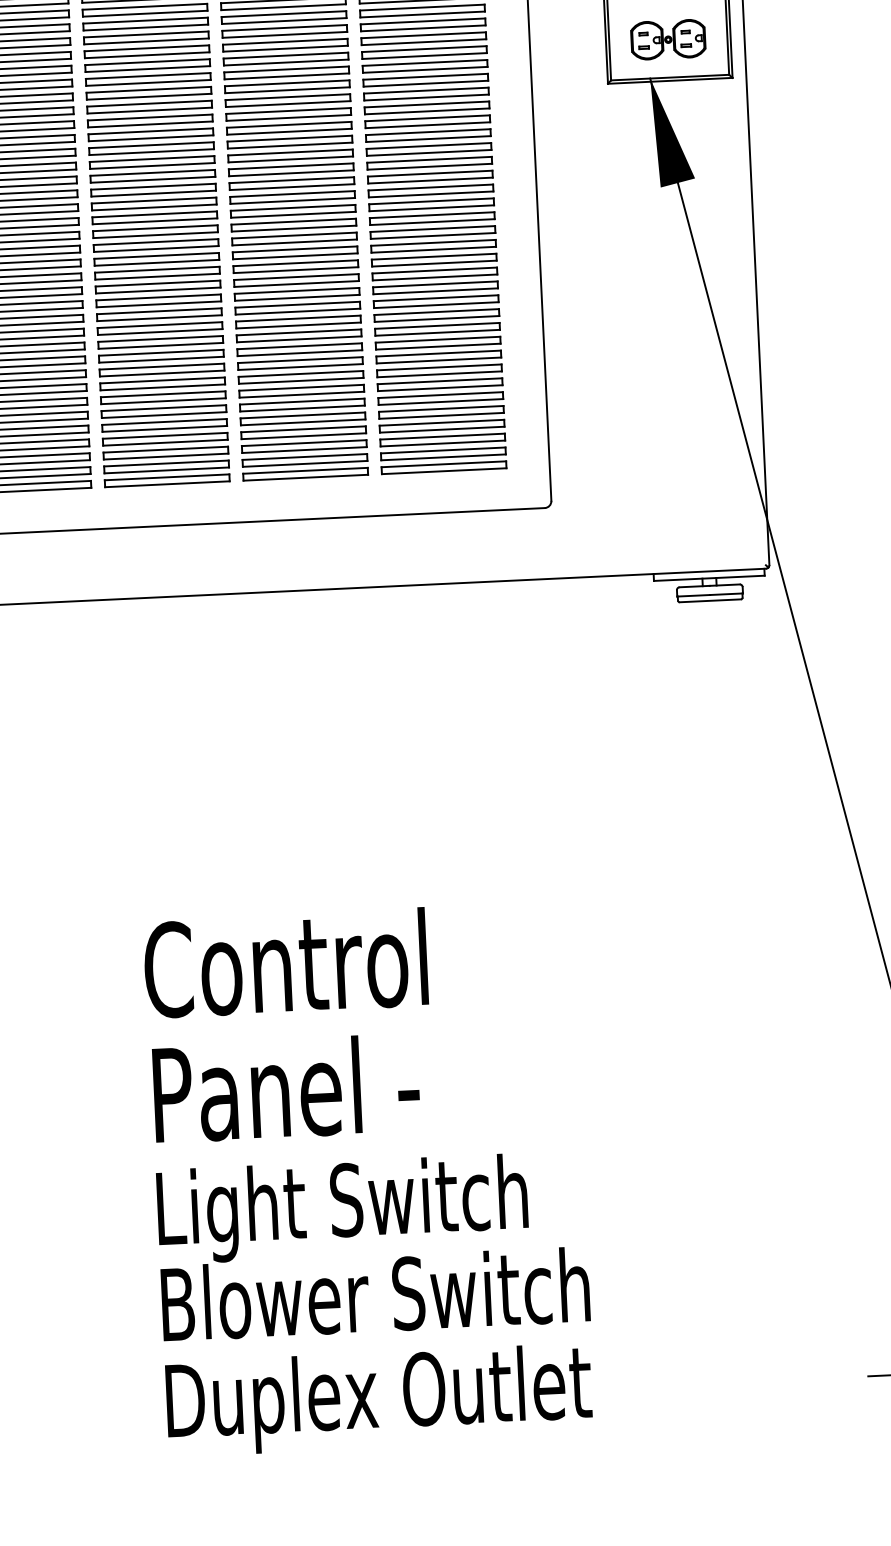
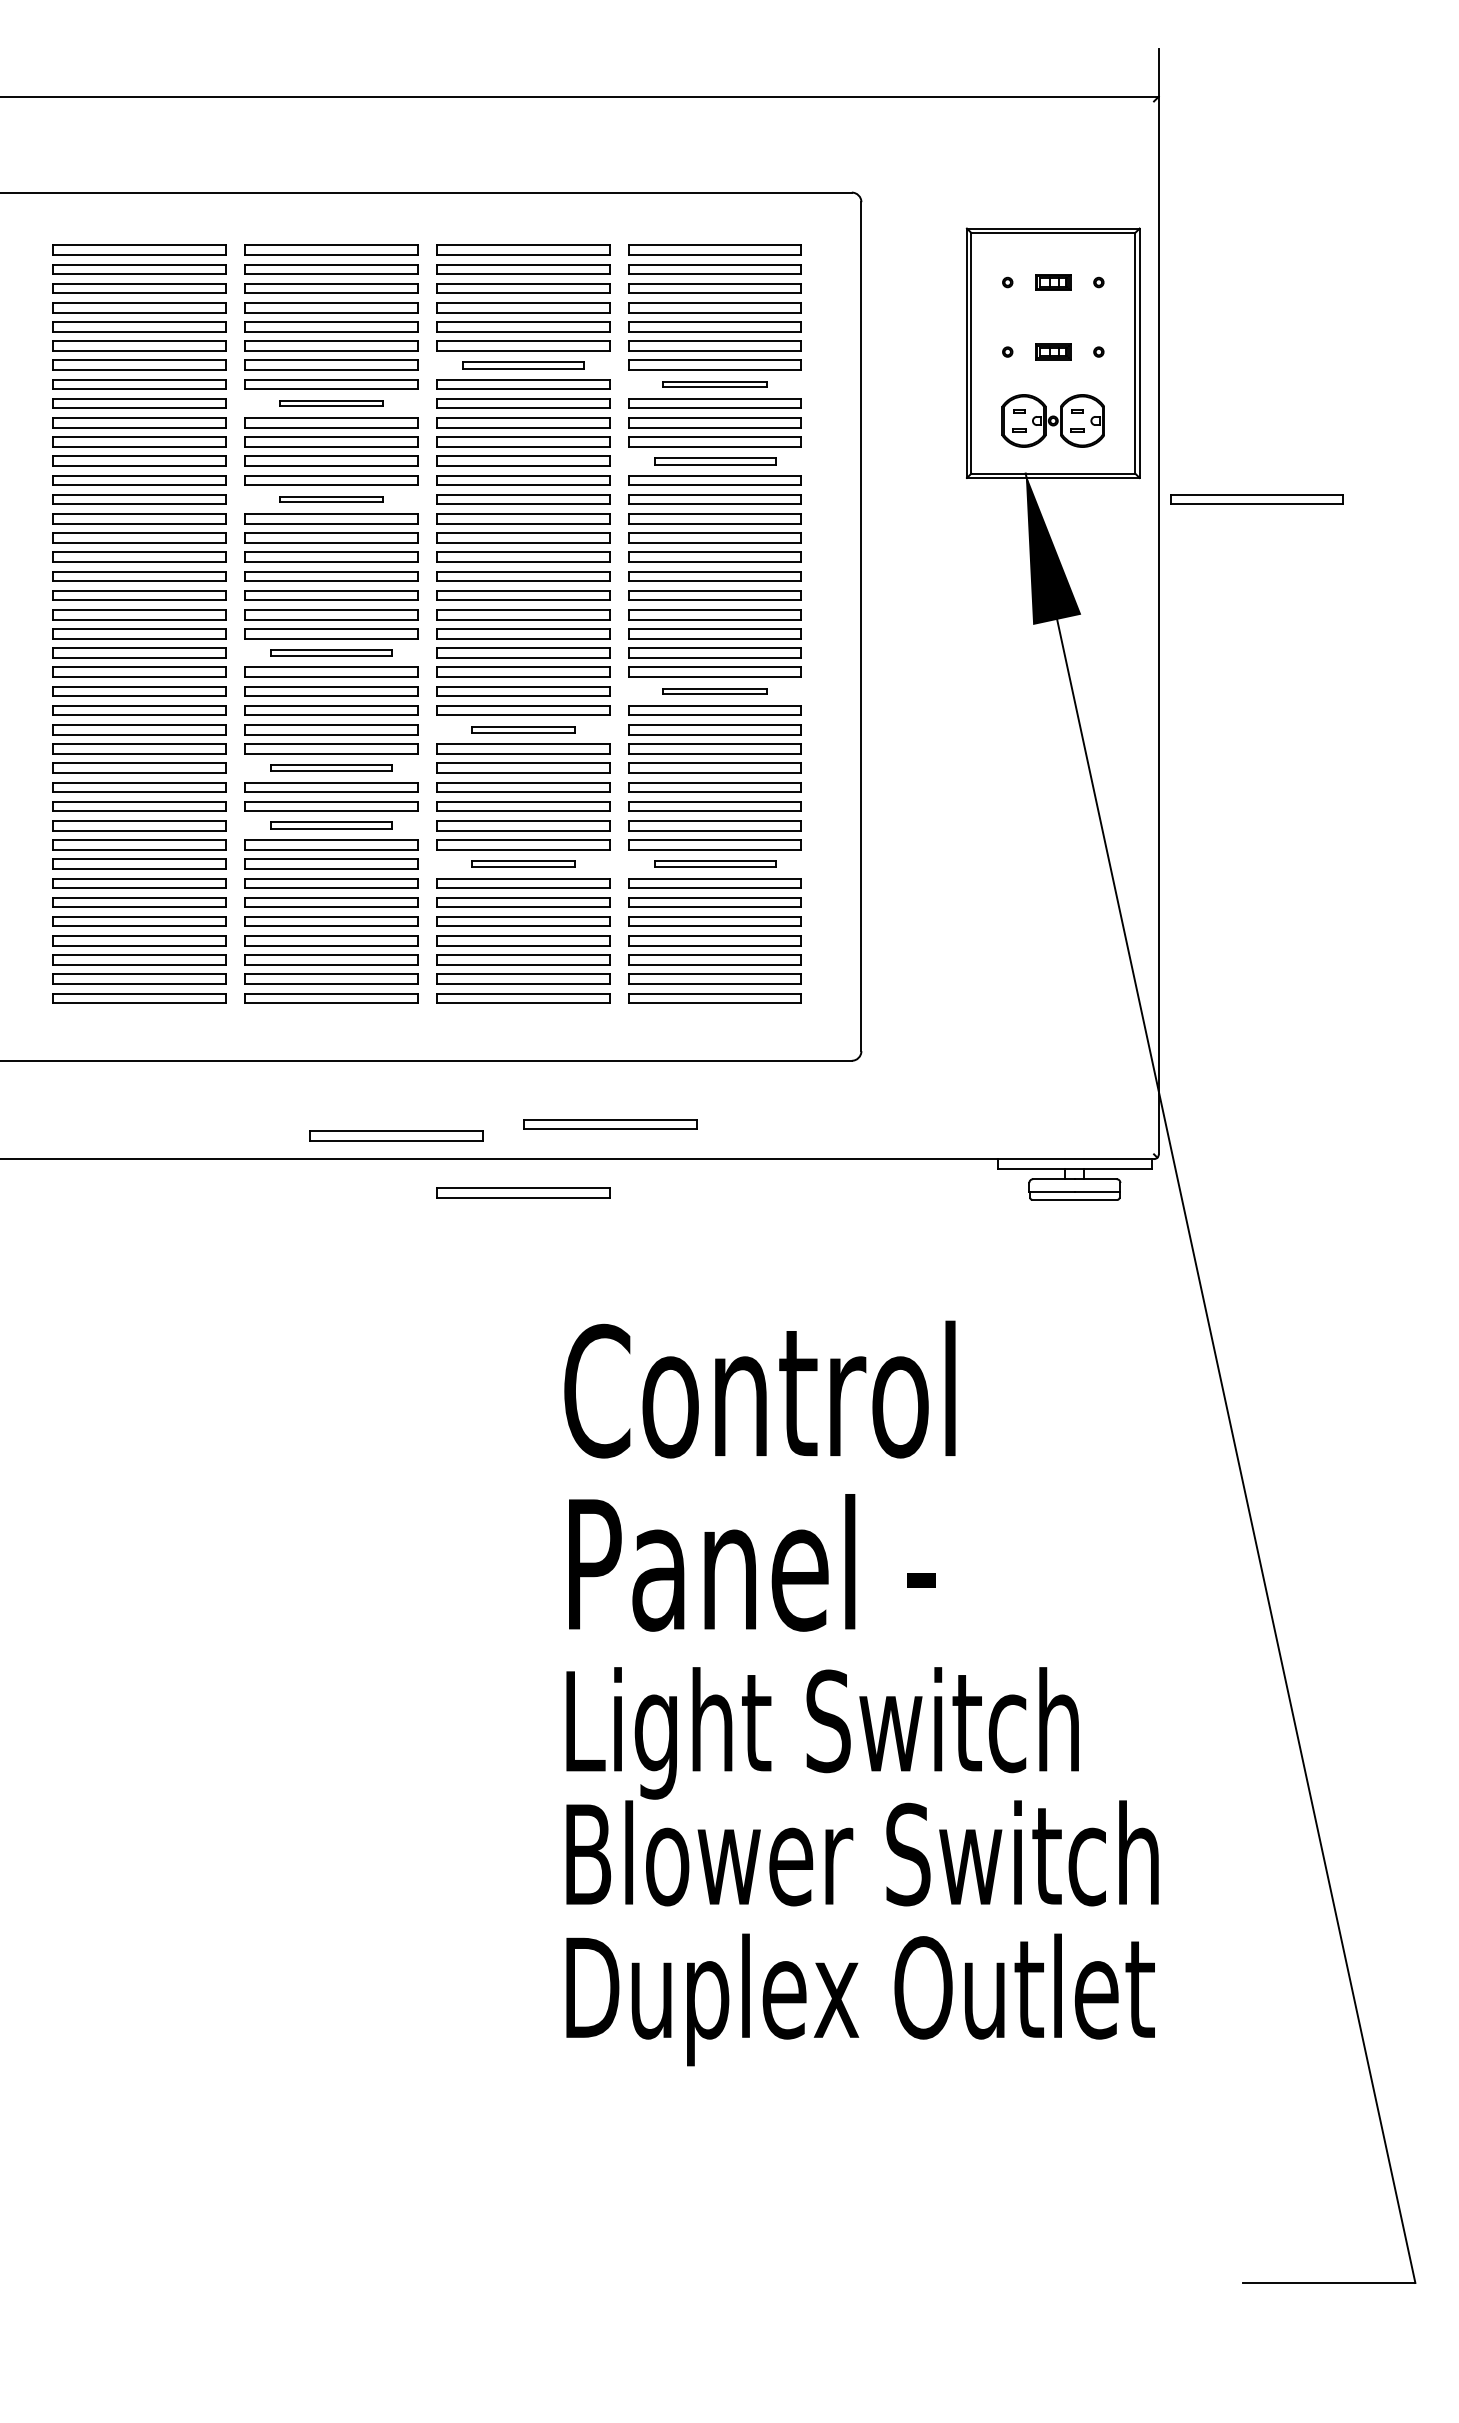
part: (284, 17) -> (523, 364), size x0.7
part: (422, 24) -> (714, 384), size x0.6
part: (147, 51) -> (331, 403), size x0.6
part: (425, 79) -> (714, 460), size x0.7
part: (817, 89) -> (1256, 499), added
part: (150, 120) -> (331, 499), size x0.6
part: (155, 231) -> (331, 652), size x0.7
part: (433, 246) -> (714, 691), size x0.6
part: (296, 280) -> (523, 729), size x0.6
part: (159, 314) -> (331, 767), size x0.7
part: (161, 356) -> (331, 825), size x0.7
part: (439, 370) -> (714, 863), size x0.7
part: (301, 376) -> (523, 863), size x0.6
part: (372, 562) -> (610, 1124), added
part: (218, 577) -> (396, 1135), added
part: (312, 614) -> (523, 1192), added
text: (369, 1179) -> (861, 1693), moved

